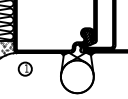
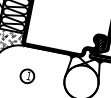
part: (24, 68) -> (26, 75), moved

